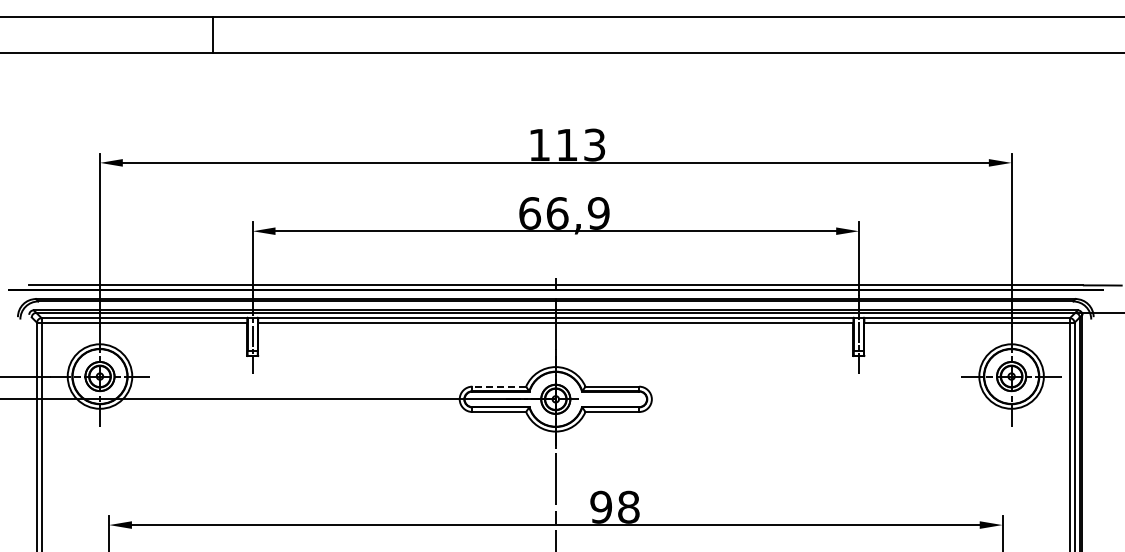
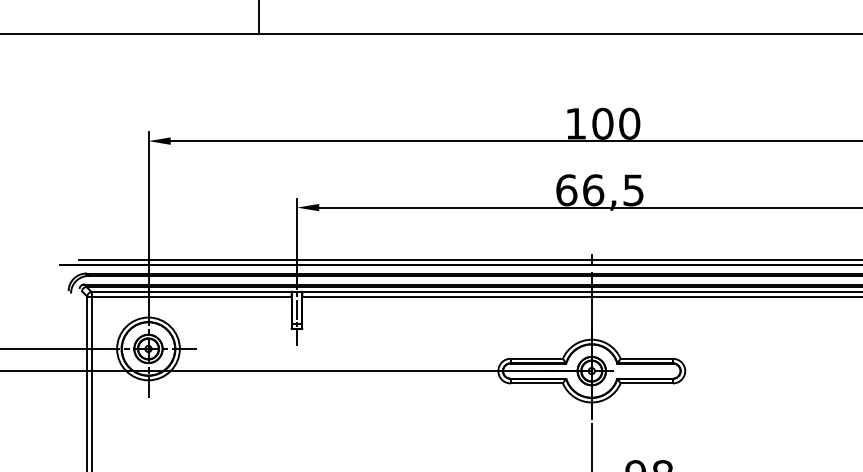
text: (580, 144) -> (615, 123), 113 -> 100
text: (598, 213) -> (633, 190), 66,9 -> 66,5
line: (499, 386) -> (537, 358), dashed -> solid

